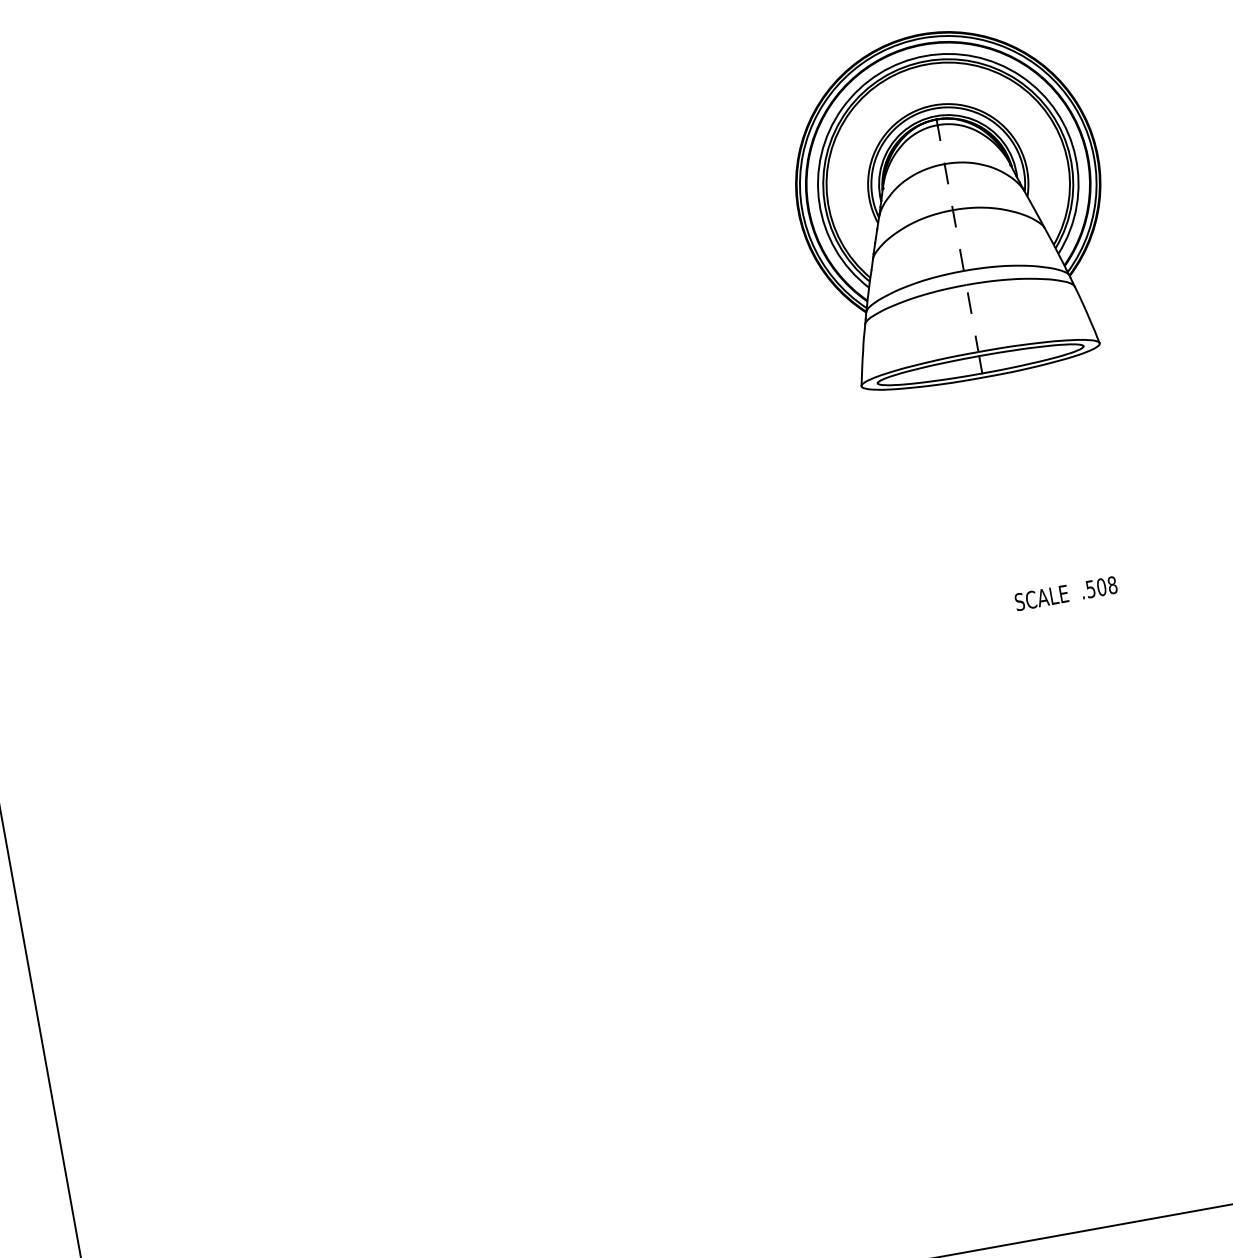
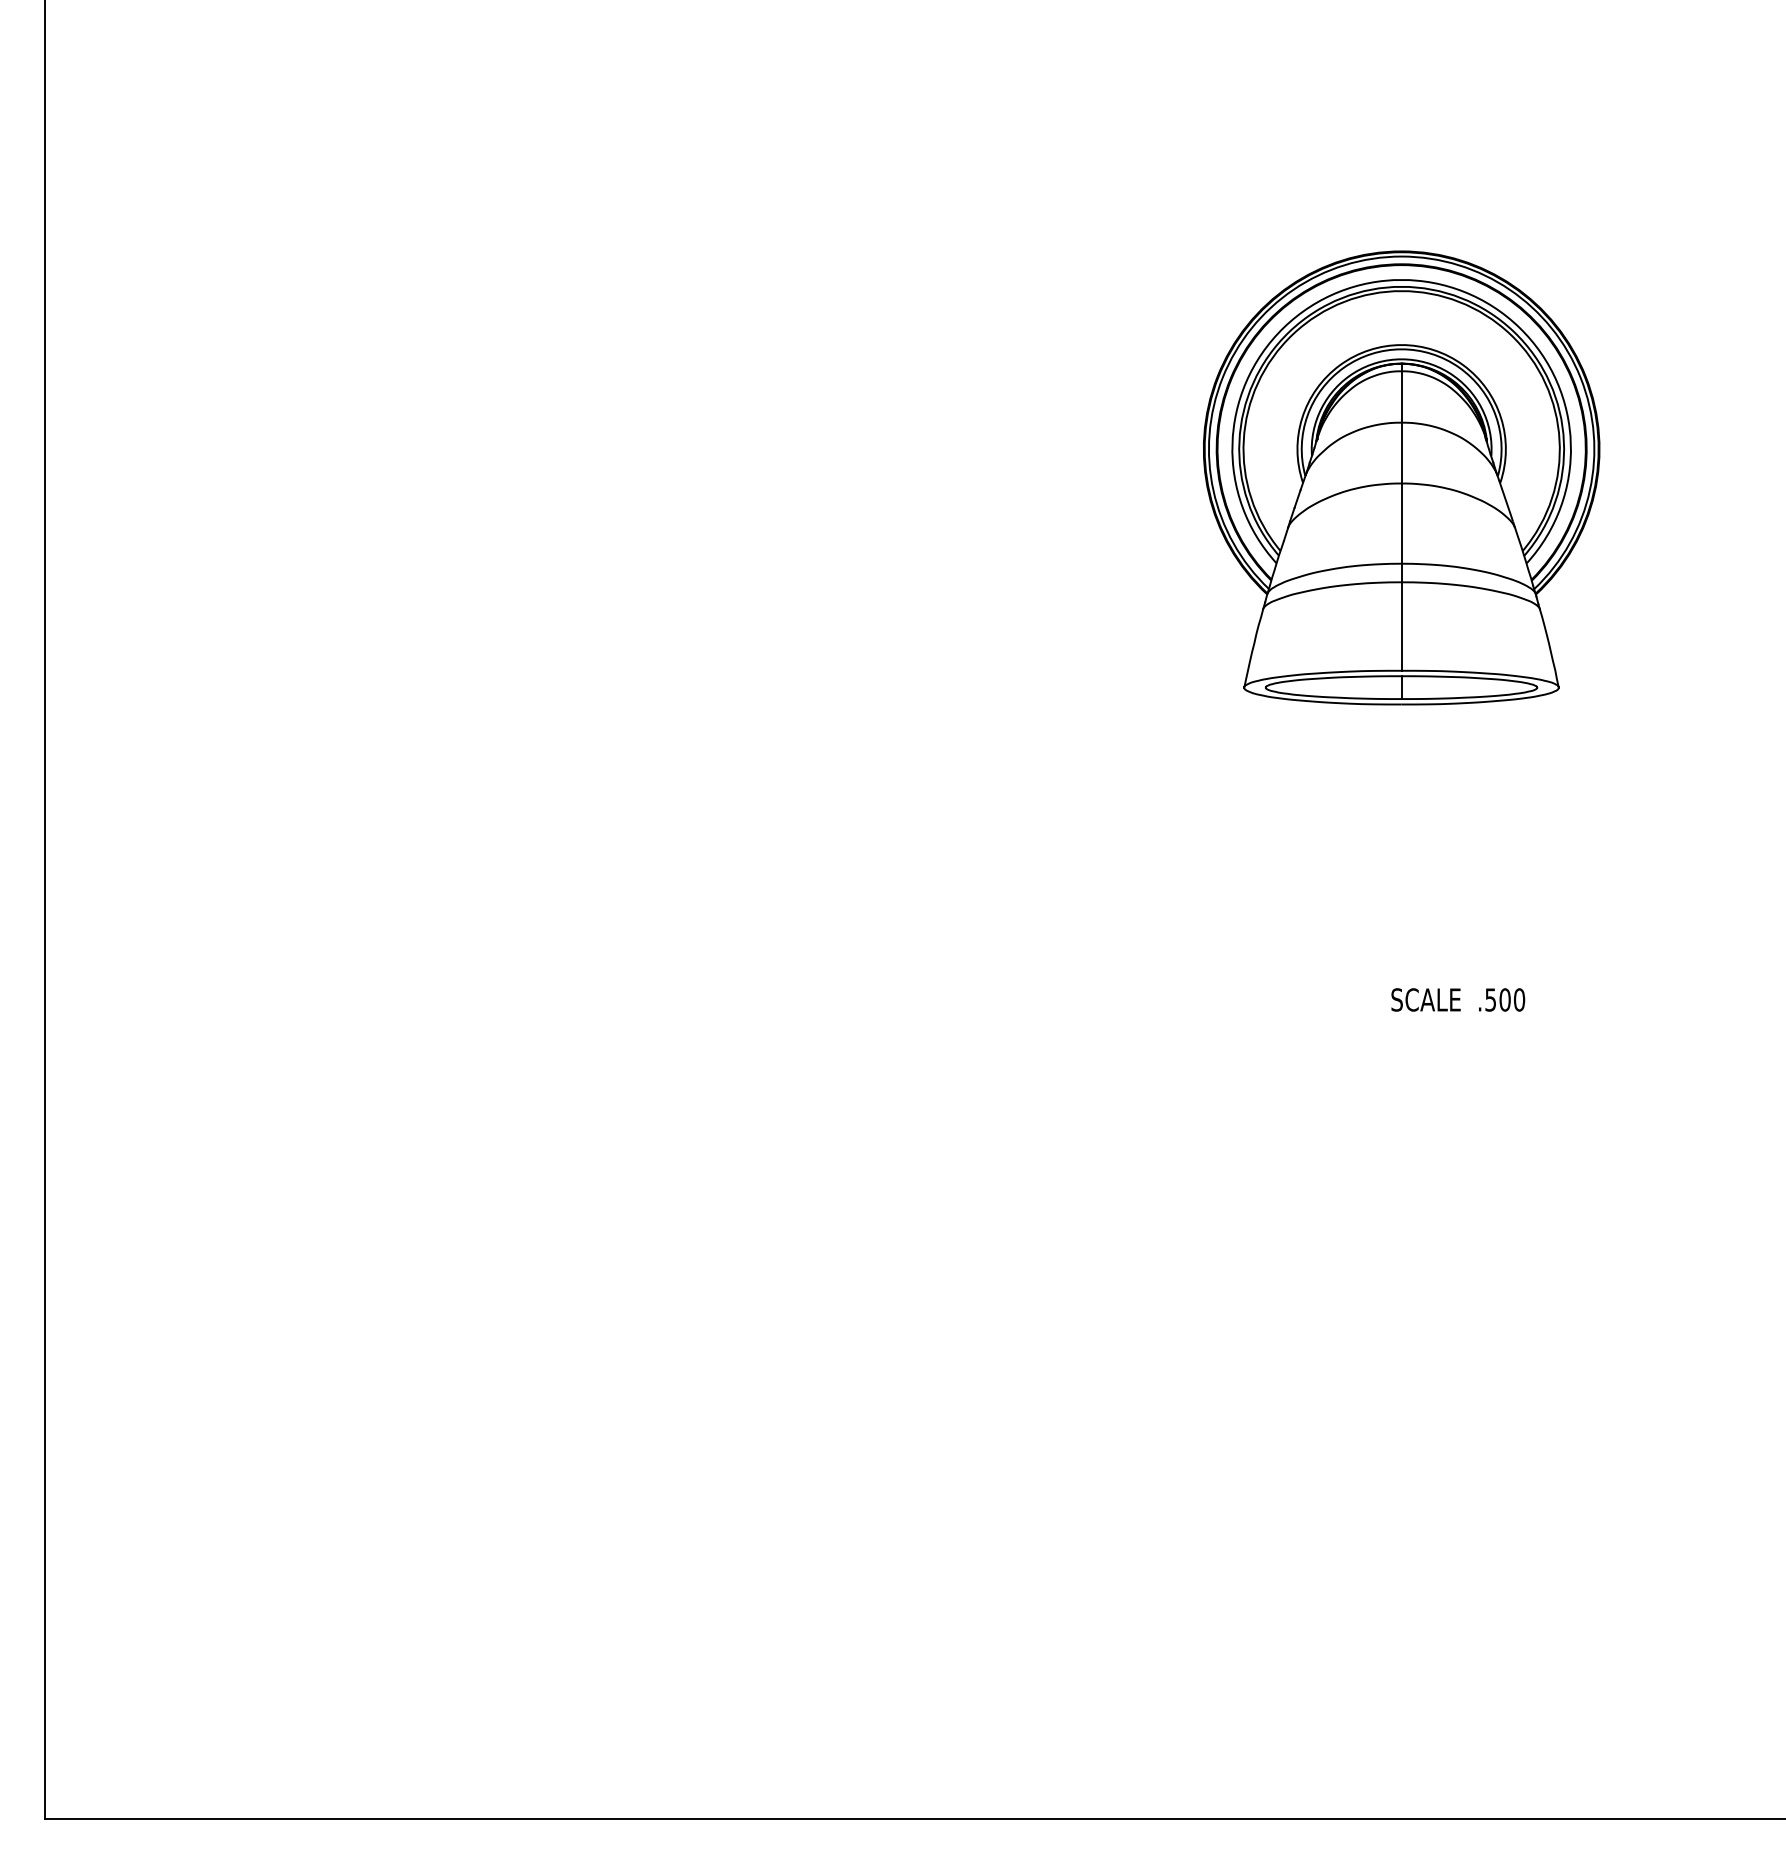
line: (957, 235) -> (1401, 517), dashed -> solid
text: (1112, 584) -> (1519, 999), .508 -> .500

